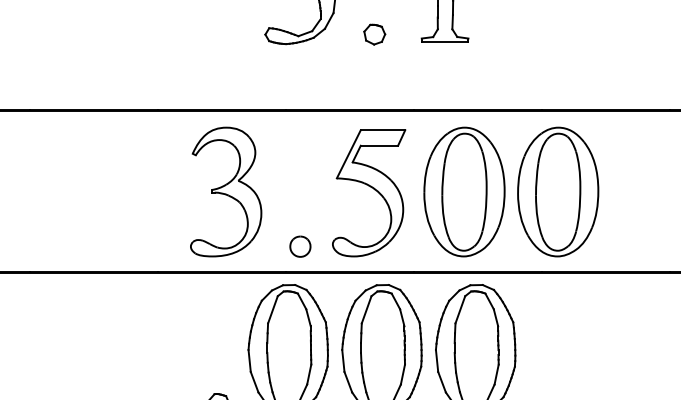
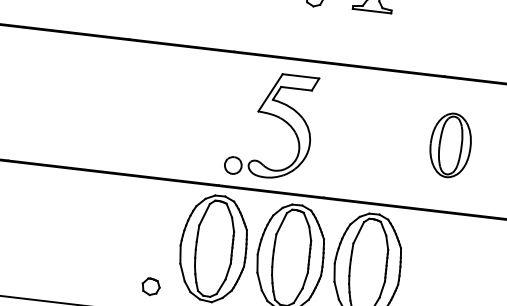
part: (226, 191) -> (177, 112), removed
part: (464, 191) -> (373, 135), removed
part: (558, 191) -> (450, 145), size x0.6
part: (369, 193) -> (283, 127), moved

